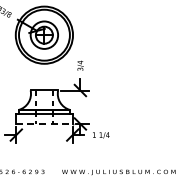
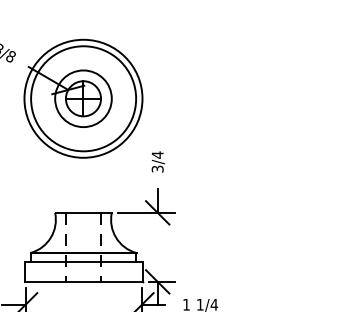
line: (44, 123) -> (83, 280), dashed -> solid

